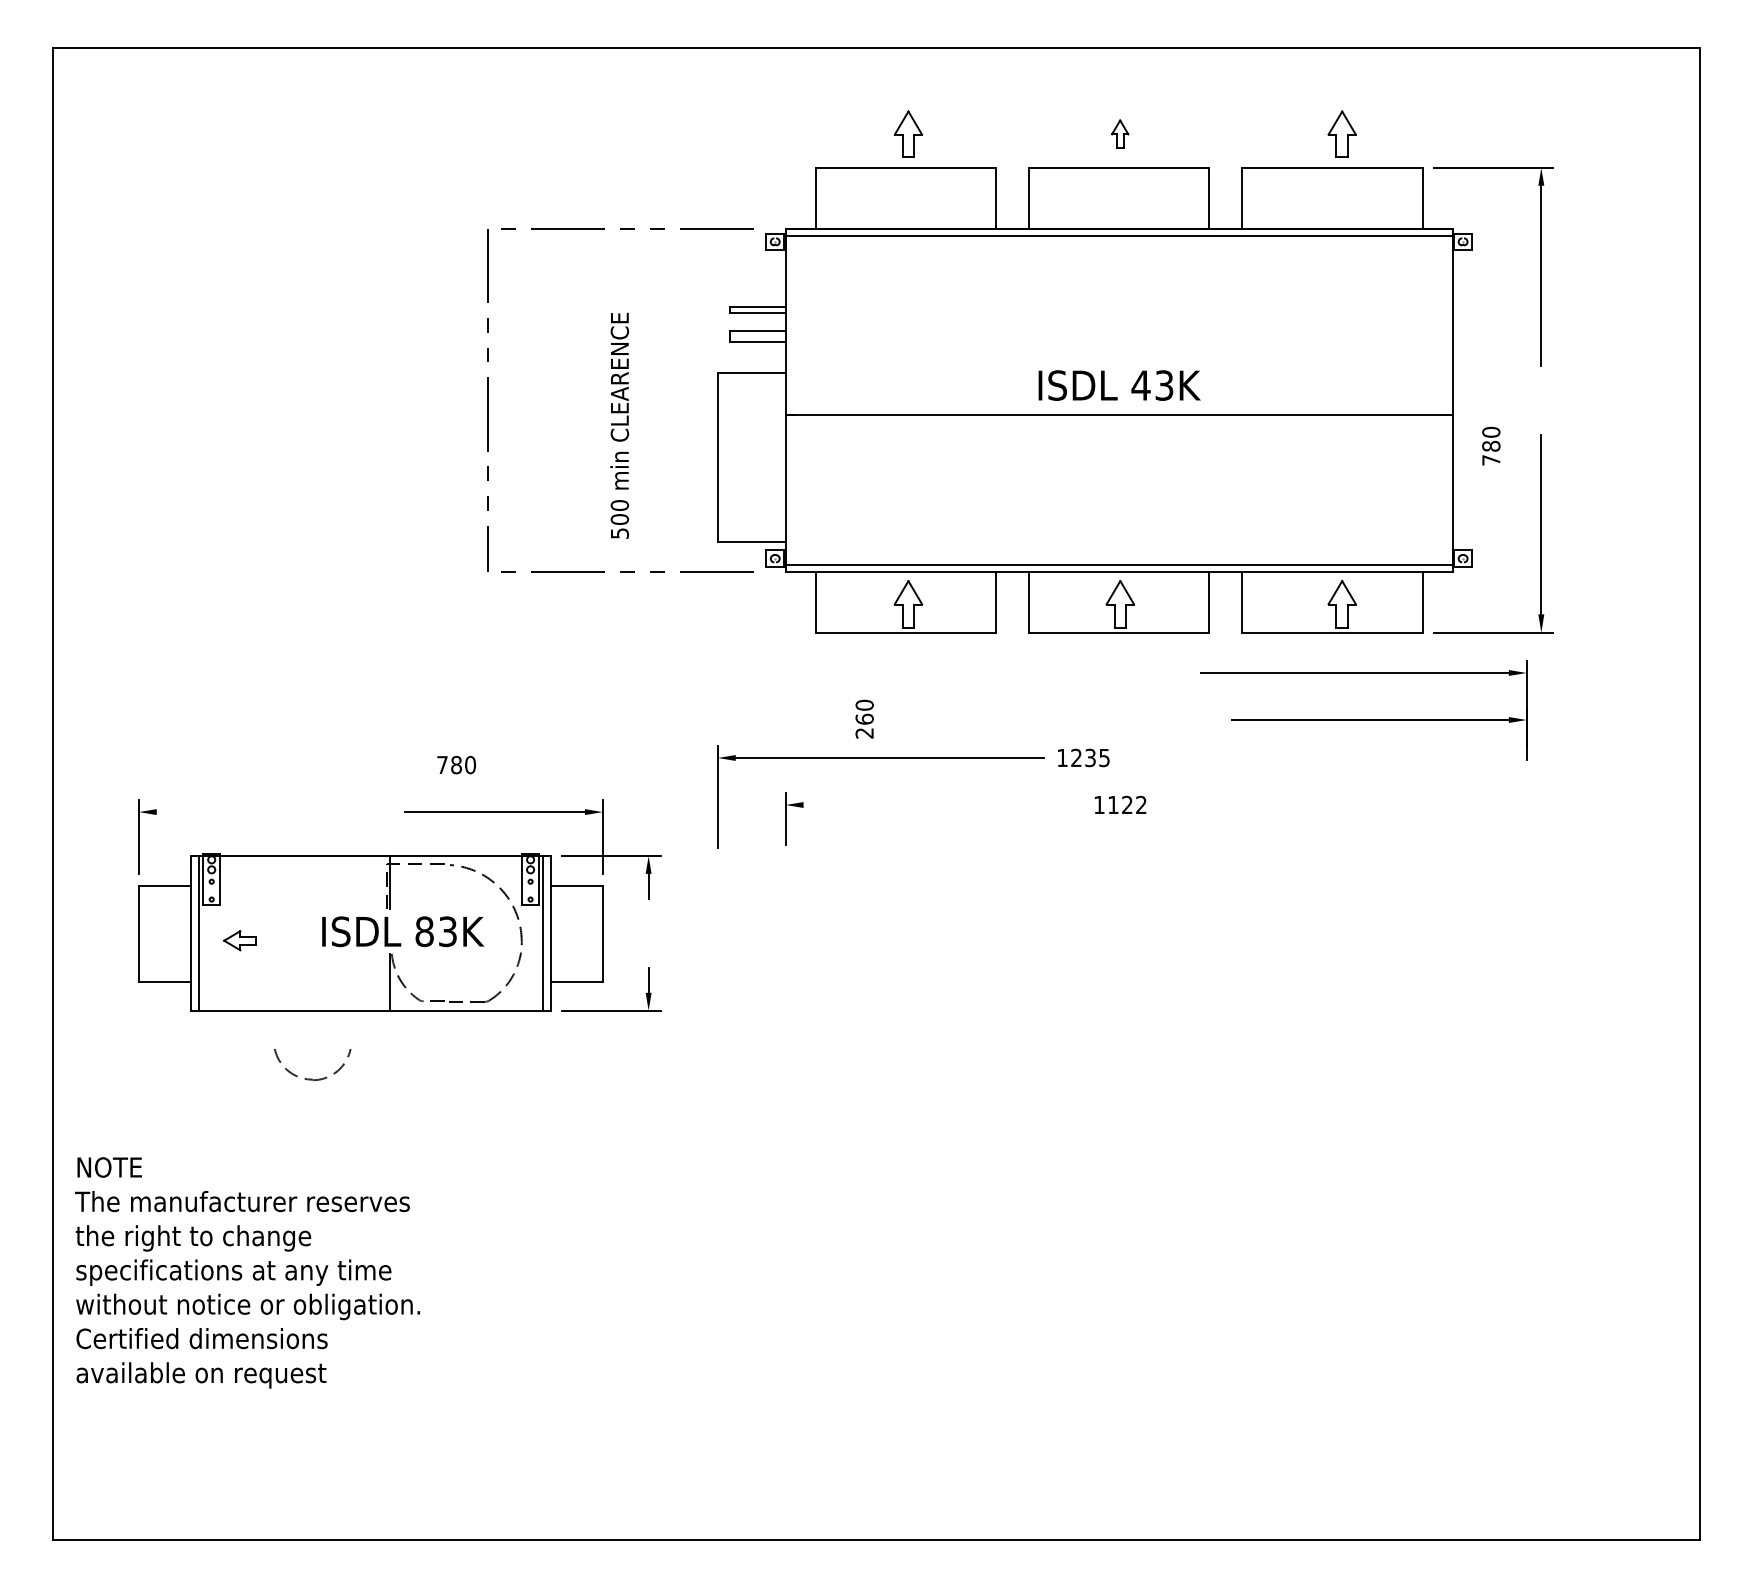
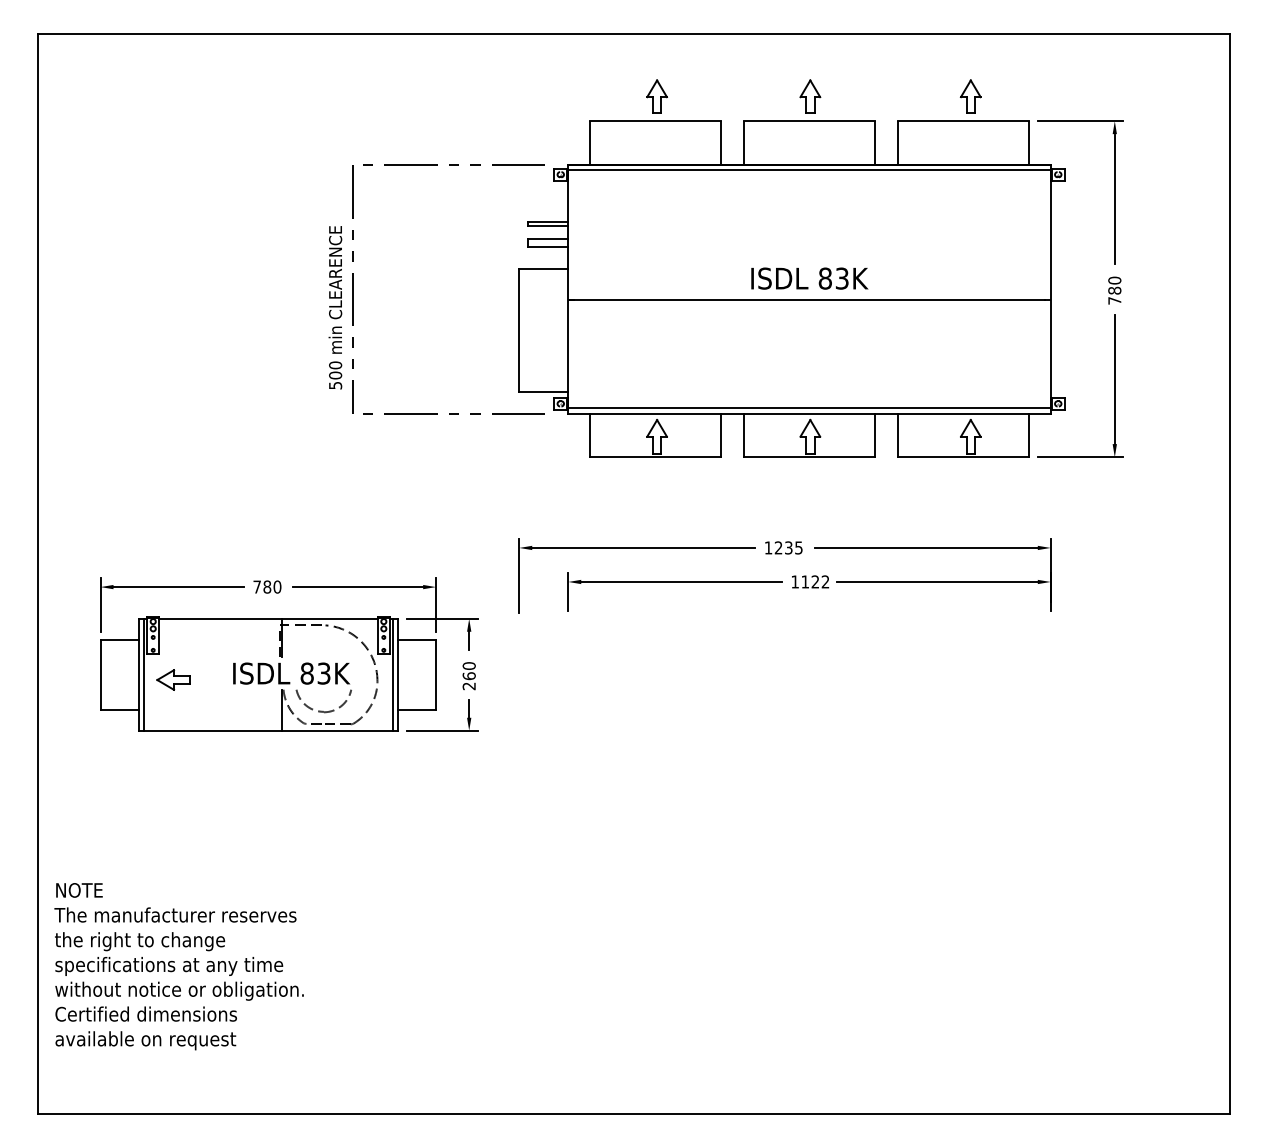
part: (1119, 133) -> (809, 96), size x1.67
text: (1140, 385) -> (824, 278), 43K -> 83K
text: (619, 425) -> (335, 307), moved
text: (1491, 445) -> (1114, 290), moved
text: (864, 718) -> (469, 675), moved
part: (1363, 719) -> (932, 581), moved
text: (456, 765) -> (267, 587), moved
line: (941, 805) -> (681, 582), added
line: (246, 812) -> (178, 587), added
part: (239, 940) -> (173, 679), size x1.43
part: (312, 1078) -> (323, 711), moved
text: (247, 1272) -> (179, 966), moved

